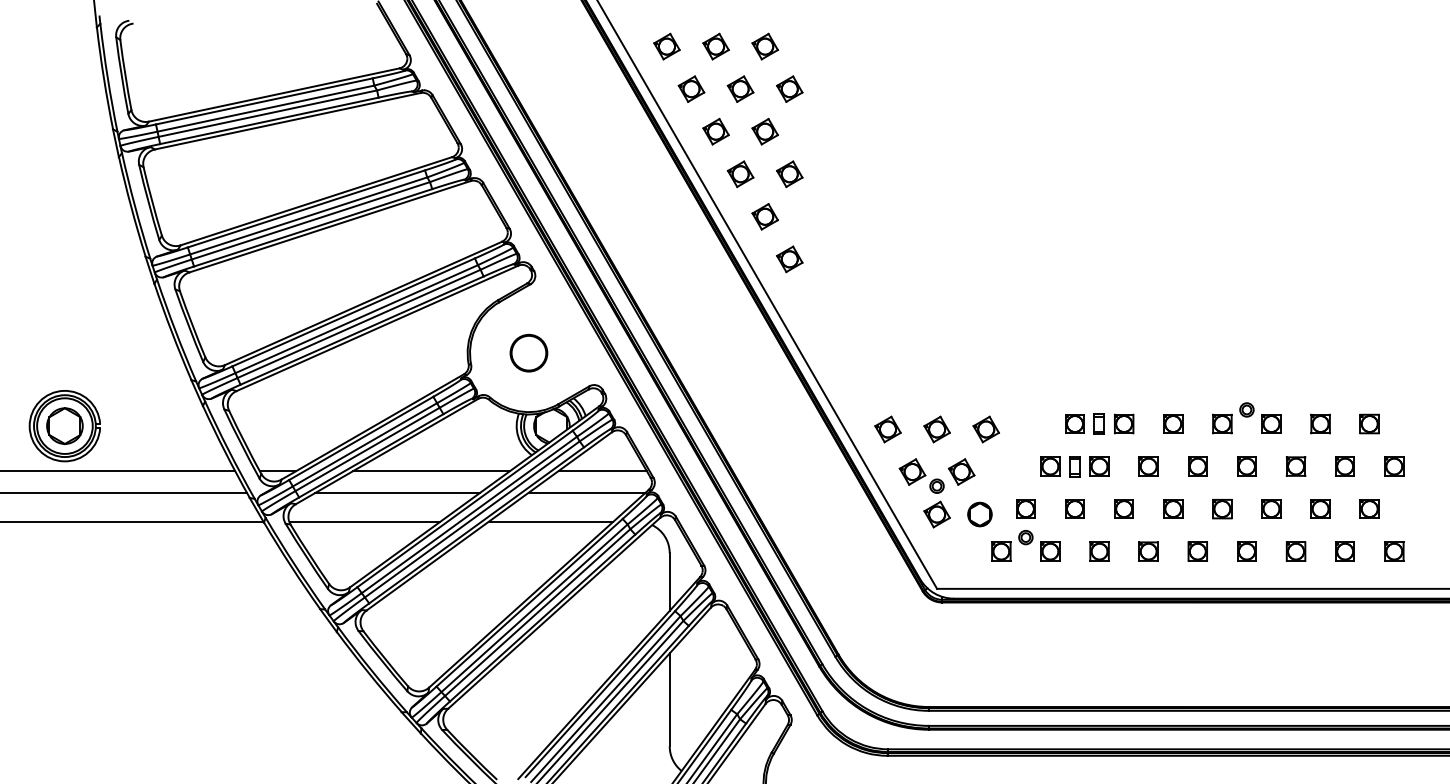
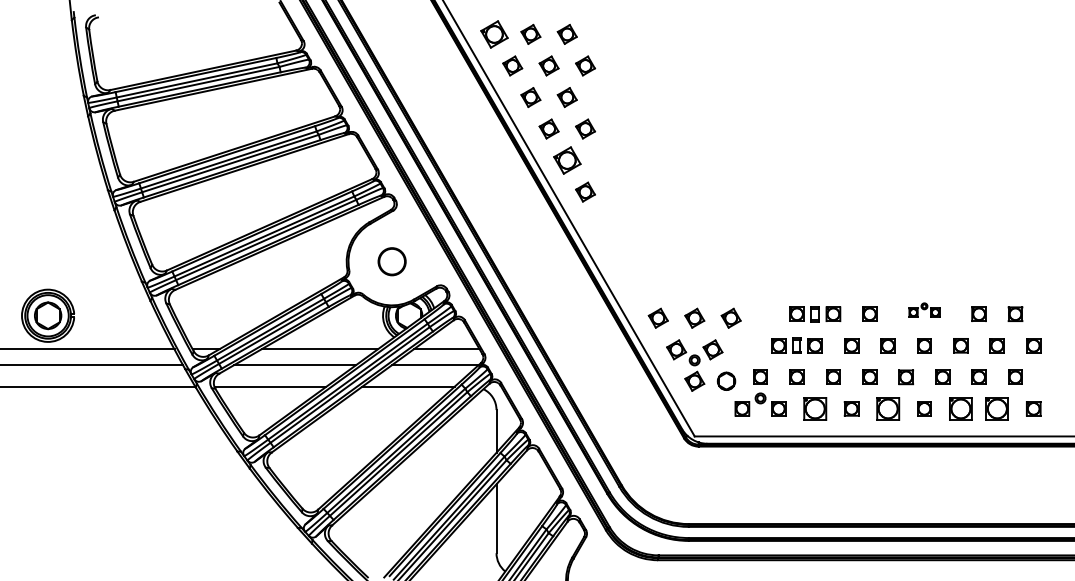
part: (666, 46) -> (494, 34), size x1.4
part: (764, 216) -> (566, 160), size x1.4
part: (1246, 418) -> (924, 310), size x0.6
part: (1099, 551) -> (815, 408), size x1.6
part: (1197, 551) -> (887, 408), size x1.6
part: (1295, 551) -> (960, 408), size x1.6
part: (1344, 551) -> (996, 408), size x1.6

